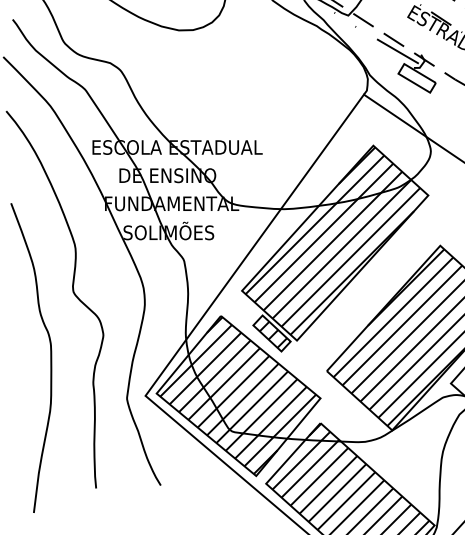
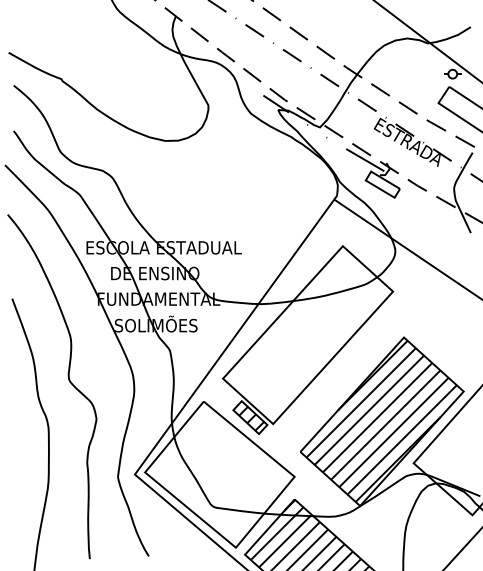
hatch: (332, 240) -> (305, 332), removed
hatch: (238, 394) -> (219, 473), removed

